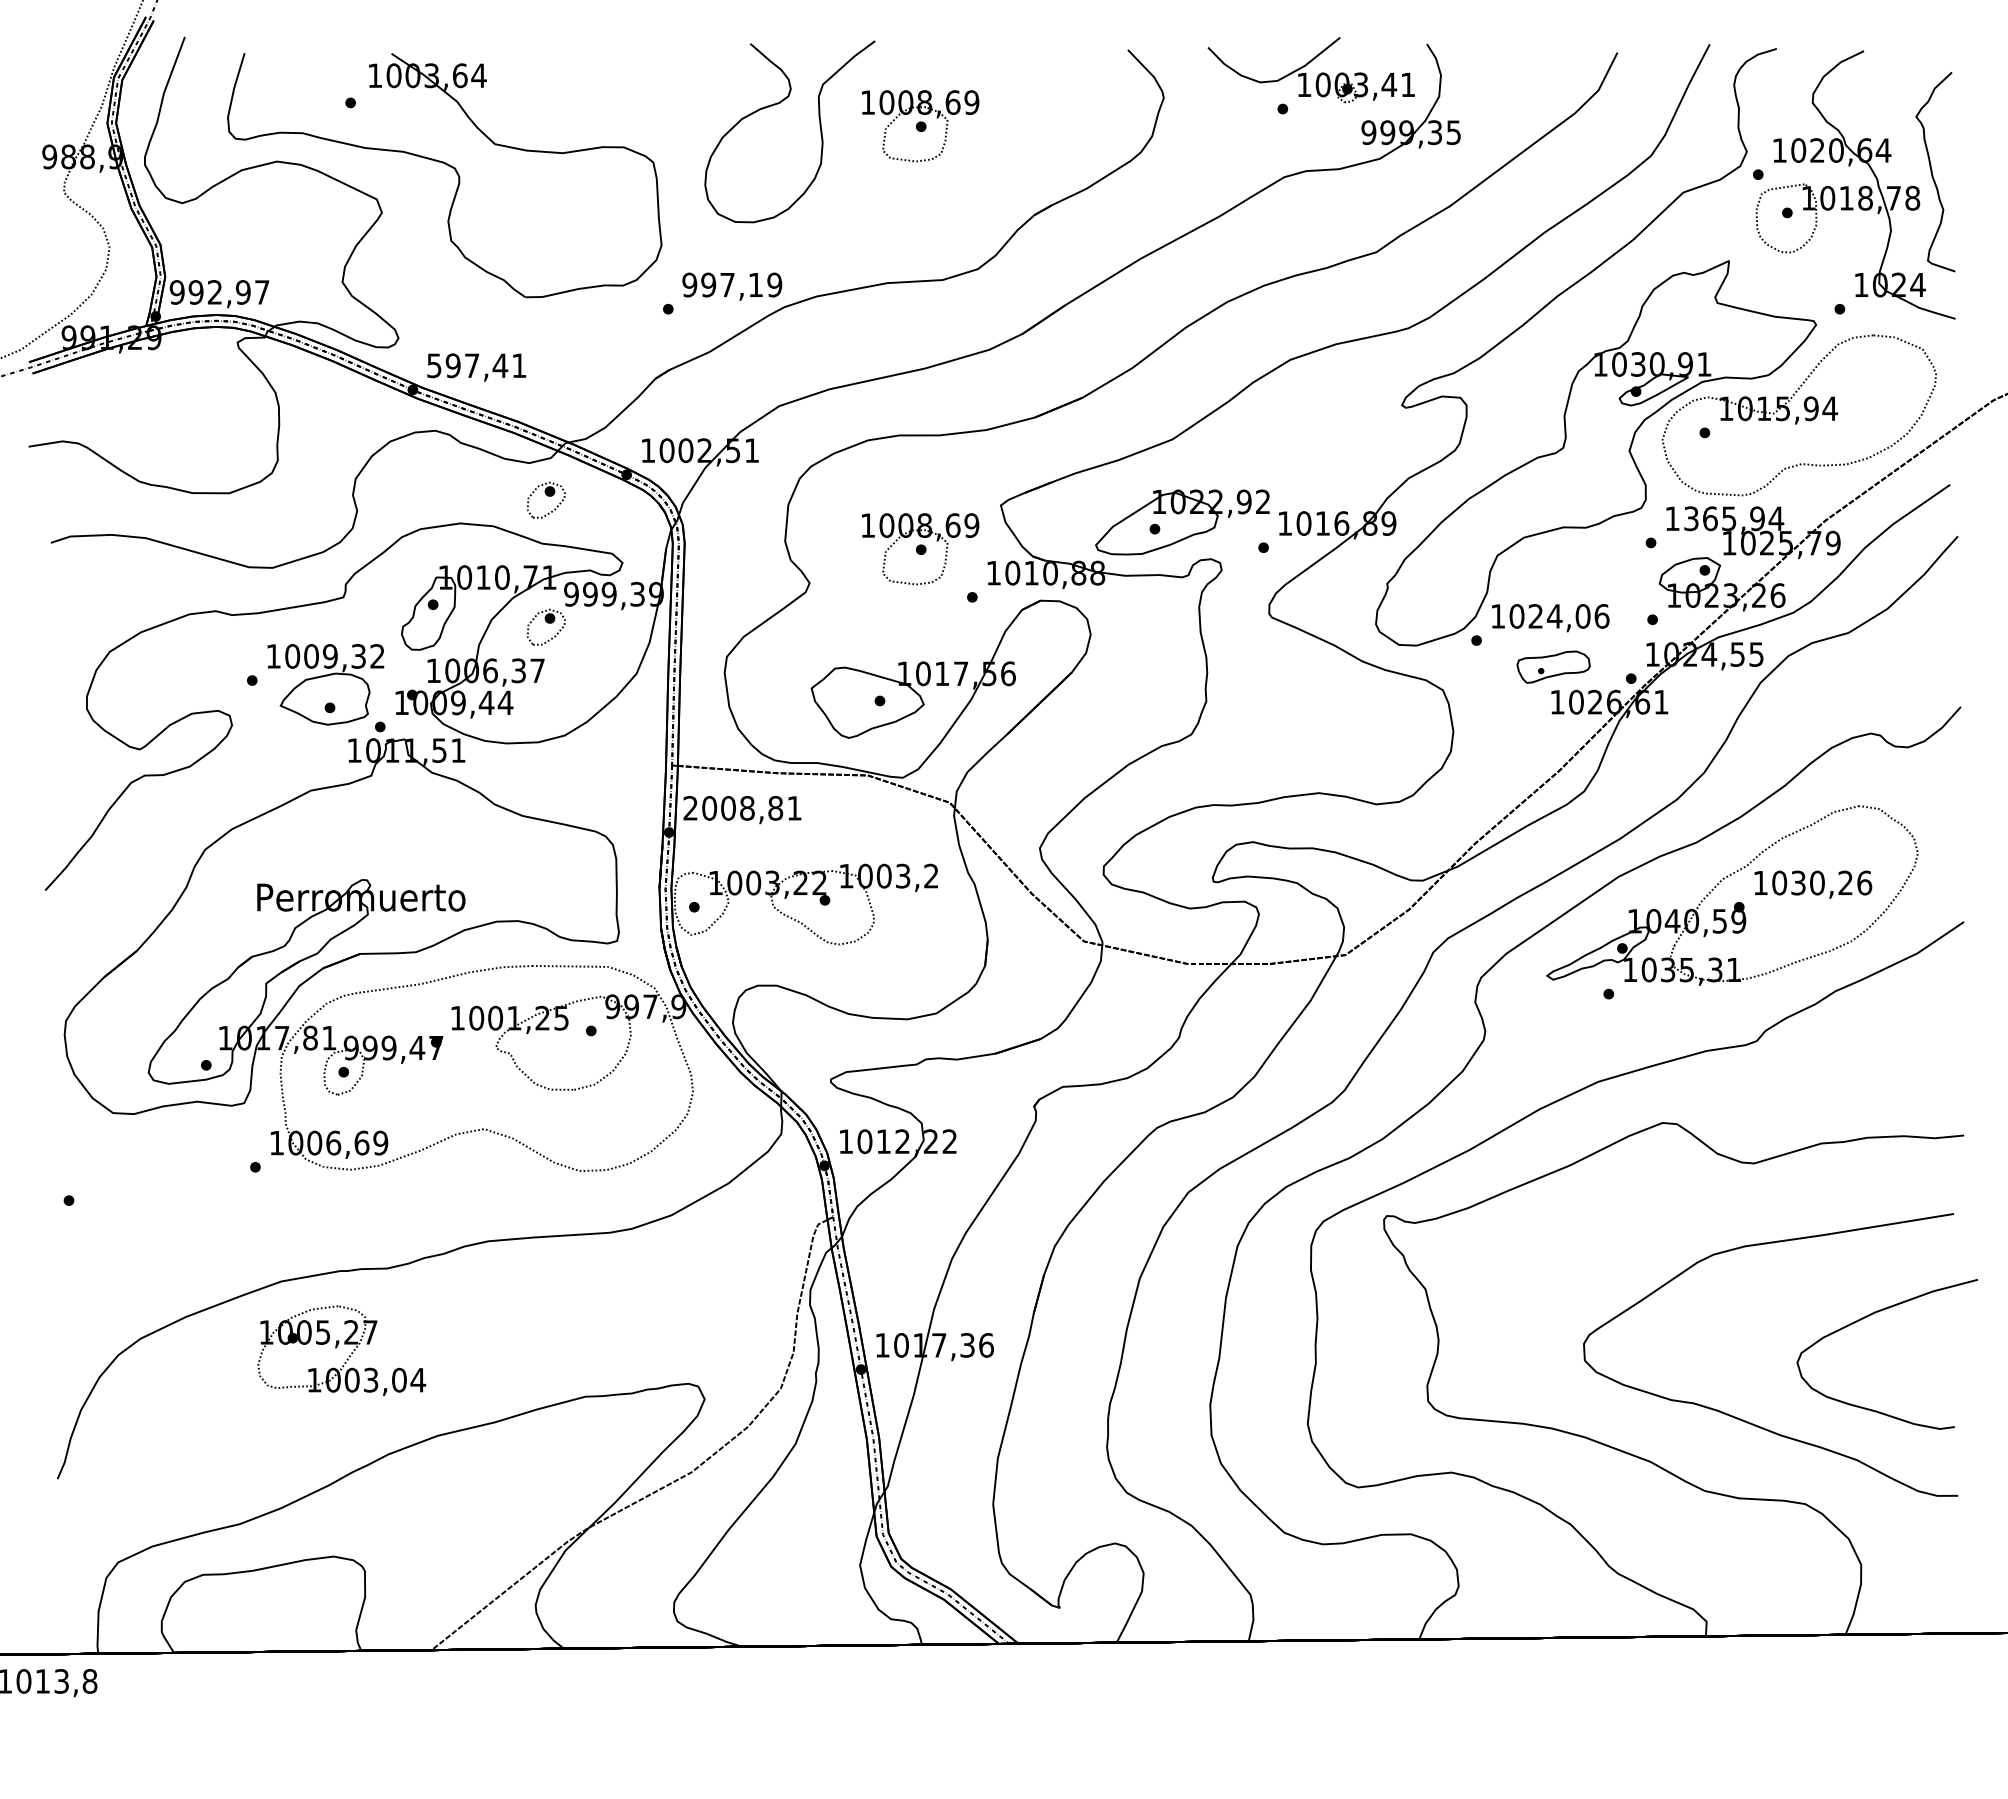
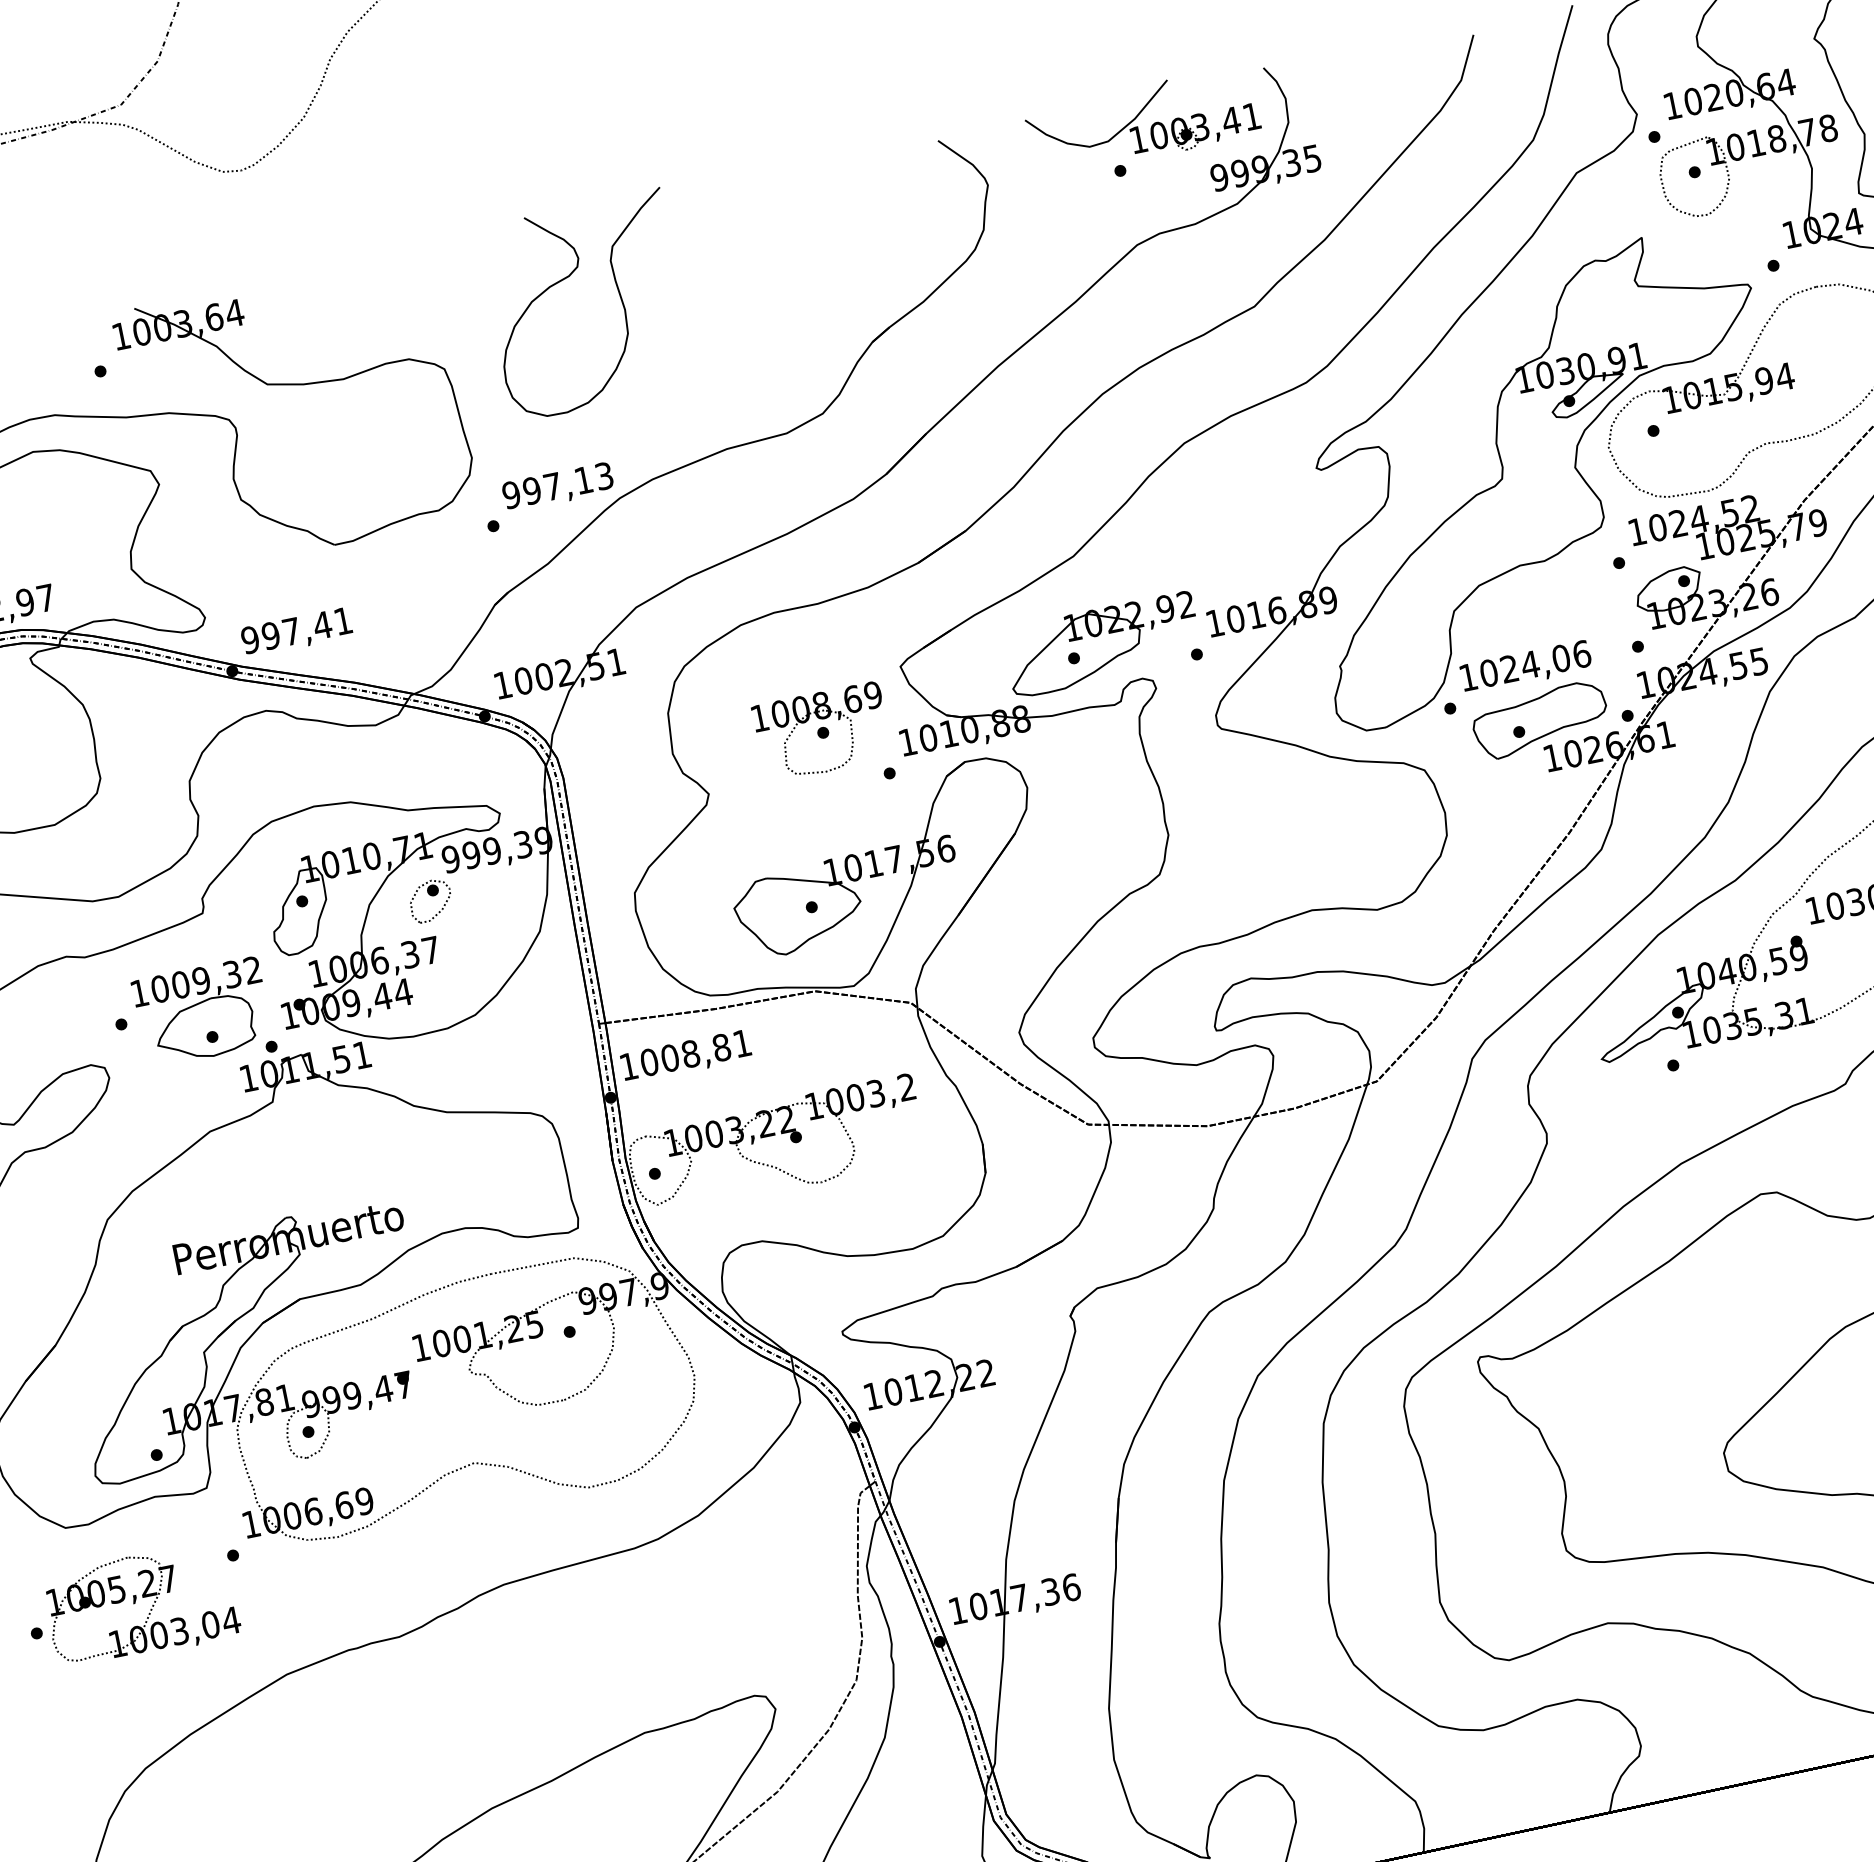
part: (920, 126) -> (728, 270), removed
text: (774, 284) -> (603, 475), 997,19 -> 997,13
text: (433, 365) -> (249, 639), 597,41 -> 997,41
part: (546, 499) -> (402, 761), removed
text: (1734, 518) -> (1704, 517), 1365,94 -> 1024,52
part: (1553, 667) -> (1540, 720), size x1.67
text: (690, 808) -> (628, 1066), 2008,81 -> 1008,81
part: (341, 1350) -> (140, 1605), moved

